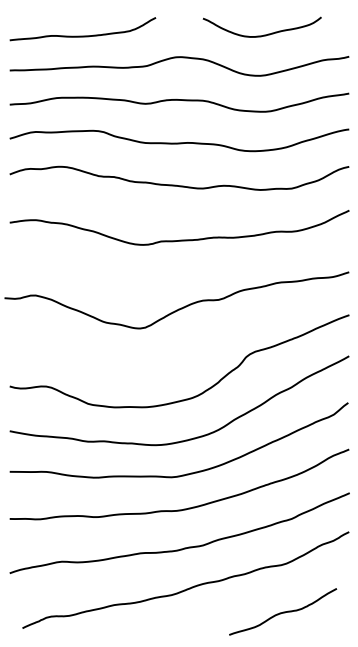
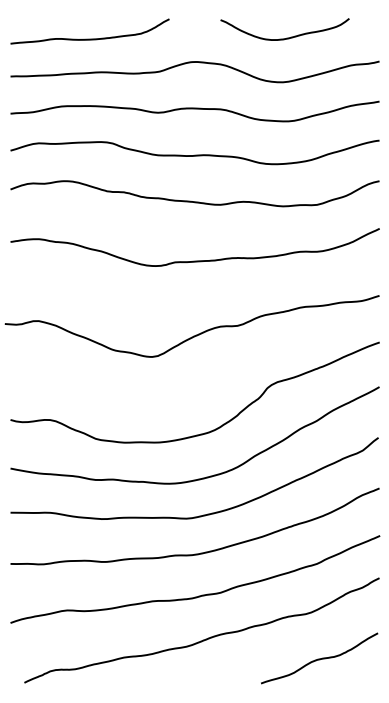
curve: (283, 611) -> (320, 658), moved

